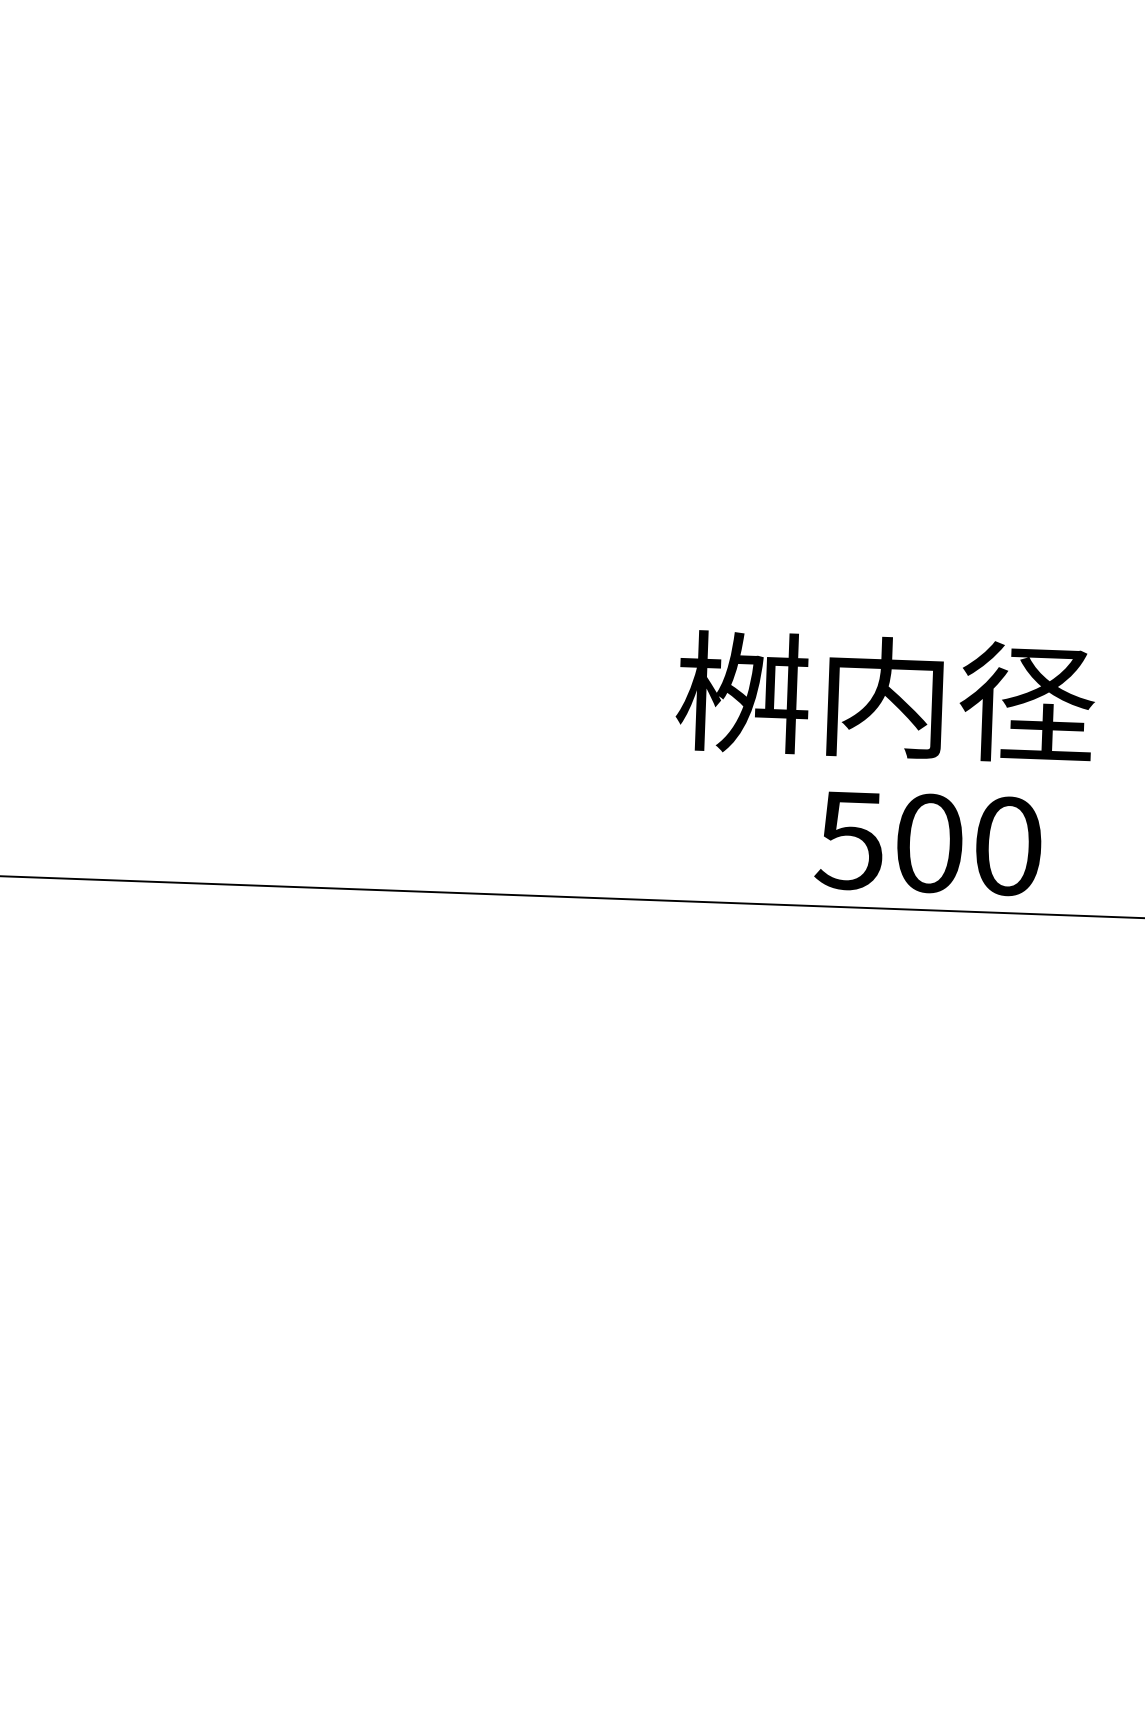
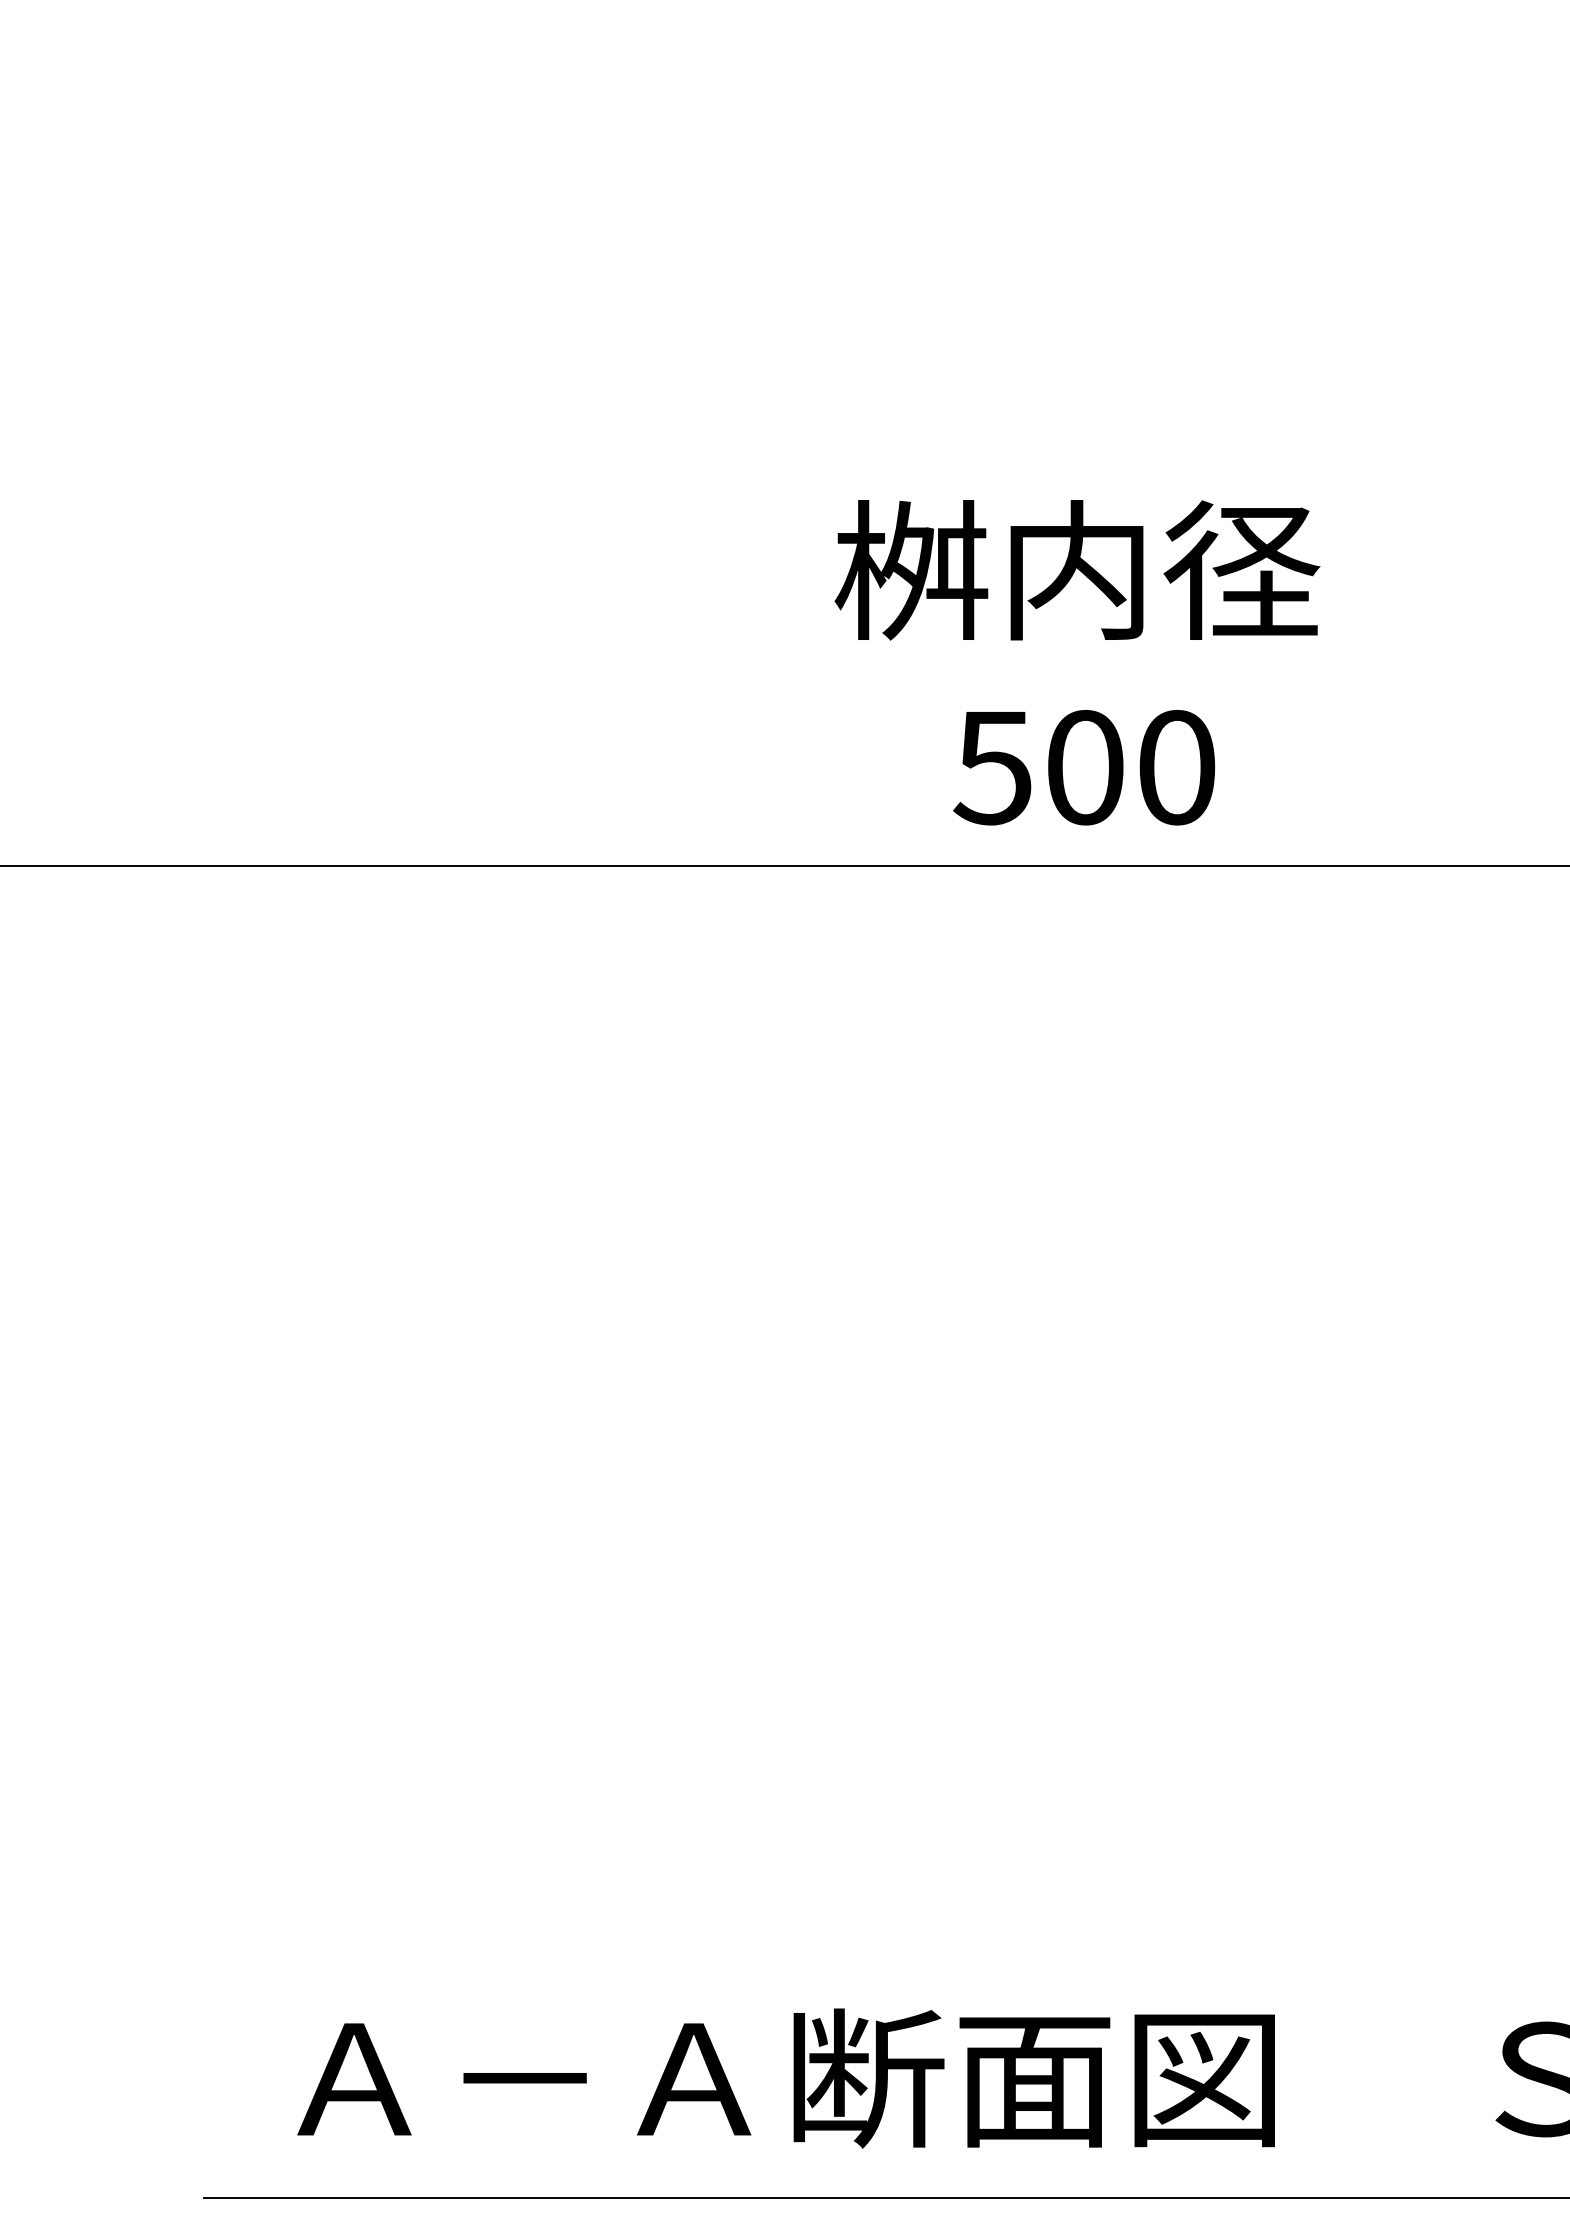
text: (885, 697) -> (1077, 570), moved
text: (927, 843) -> (1083, 767), moved

